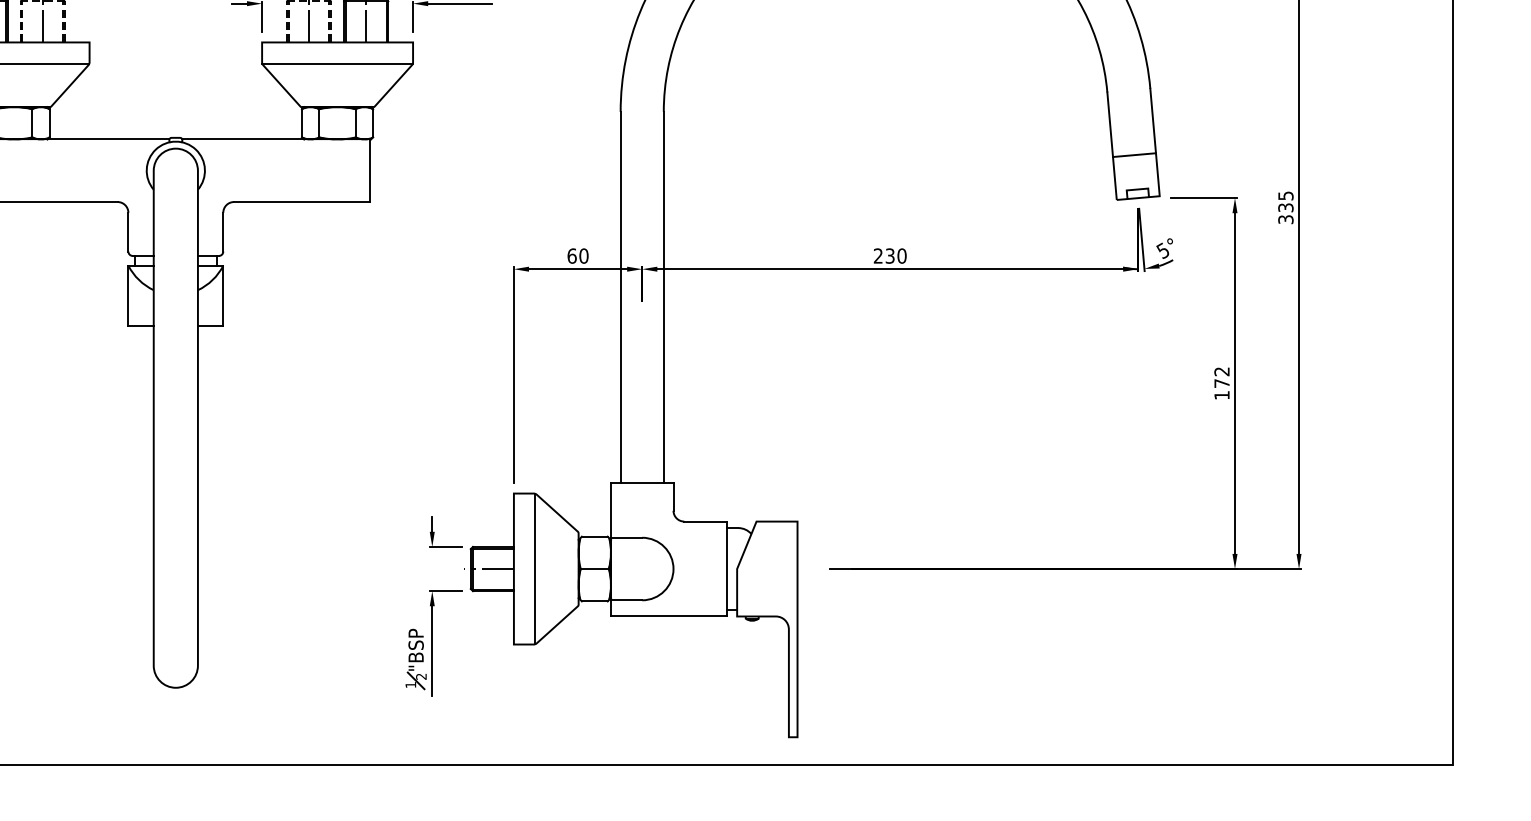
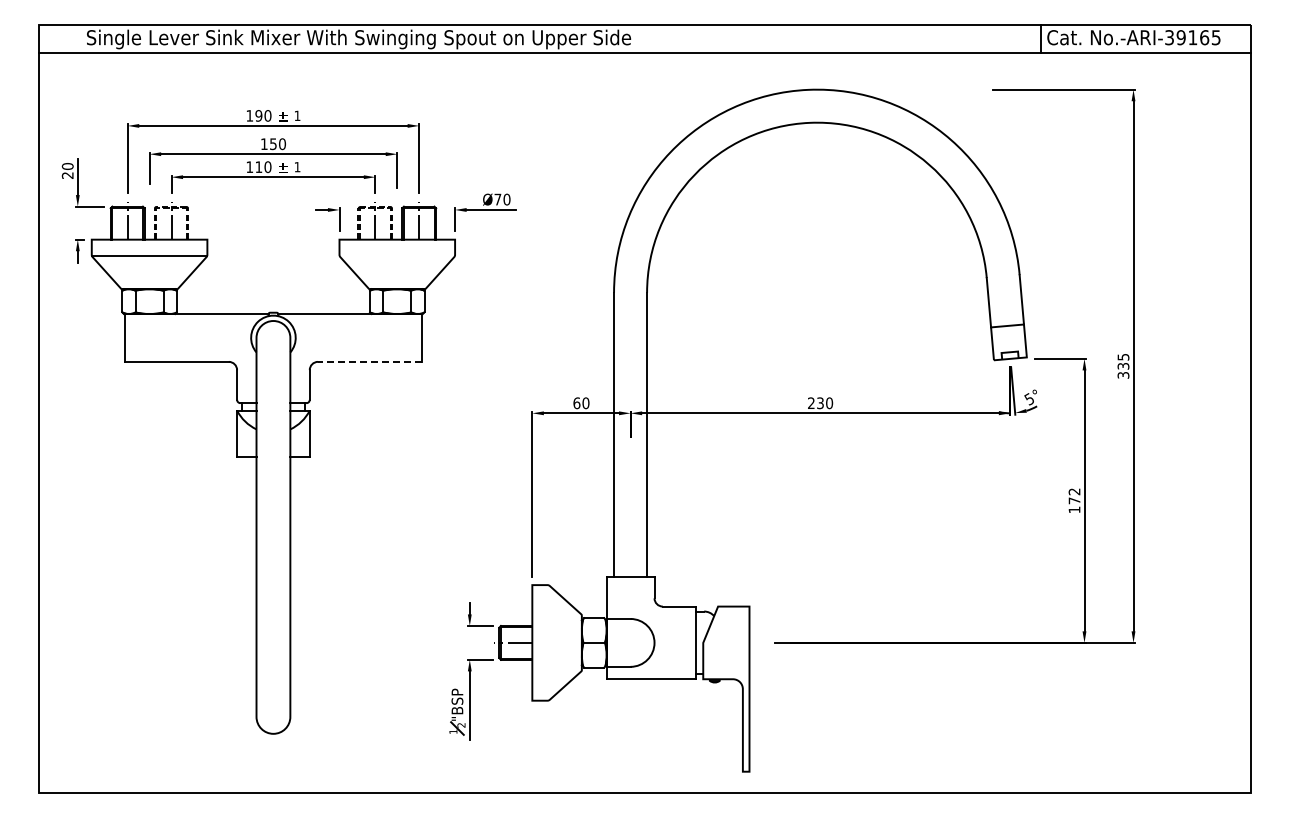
line: (336, 64) -> (396, 256), removed
line: (301, 201) -> (369, 361), solid -> dashed
line: (535, 568) -> (548, 642), removed

